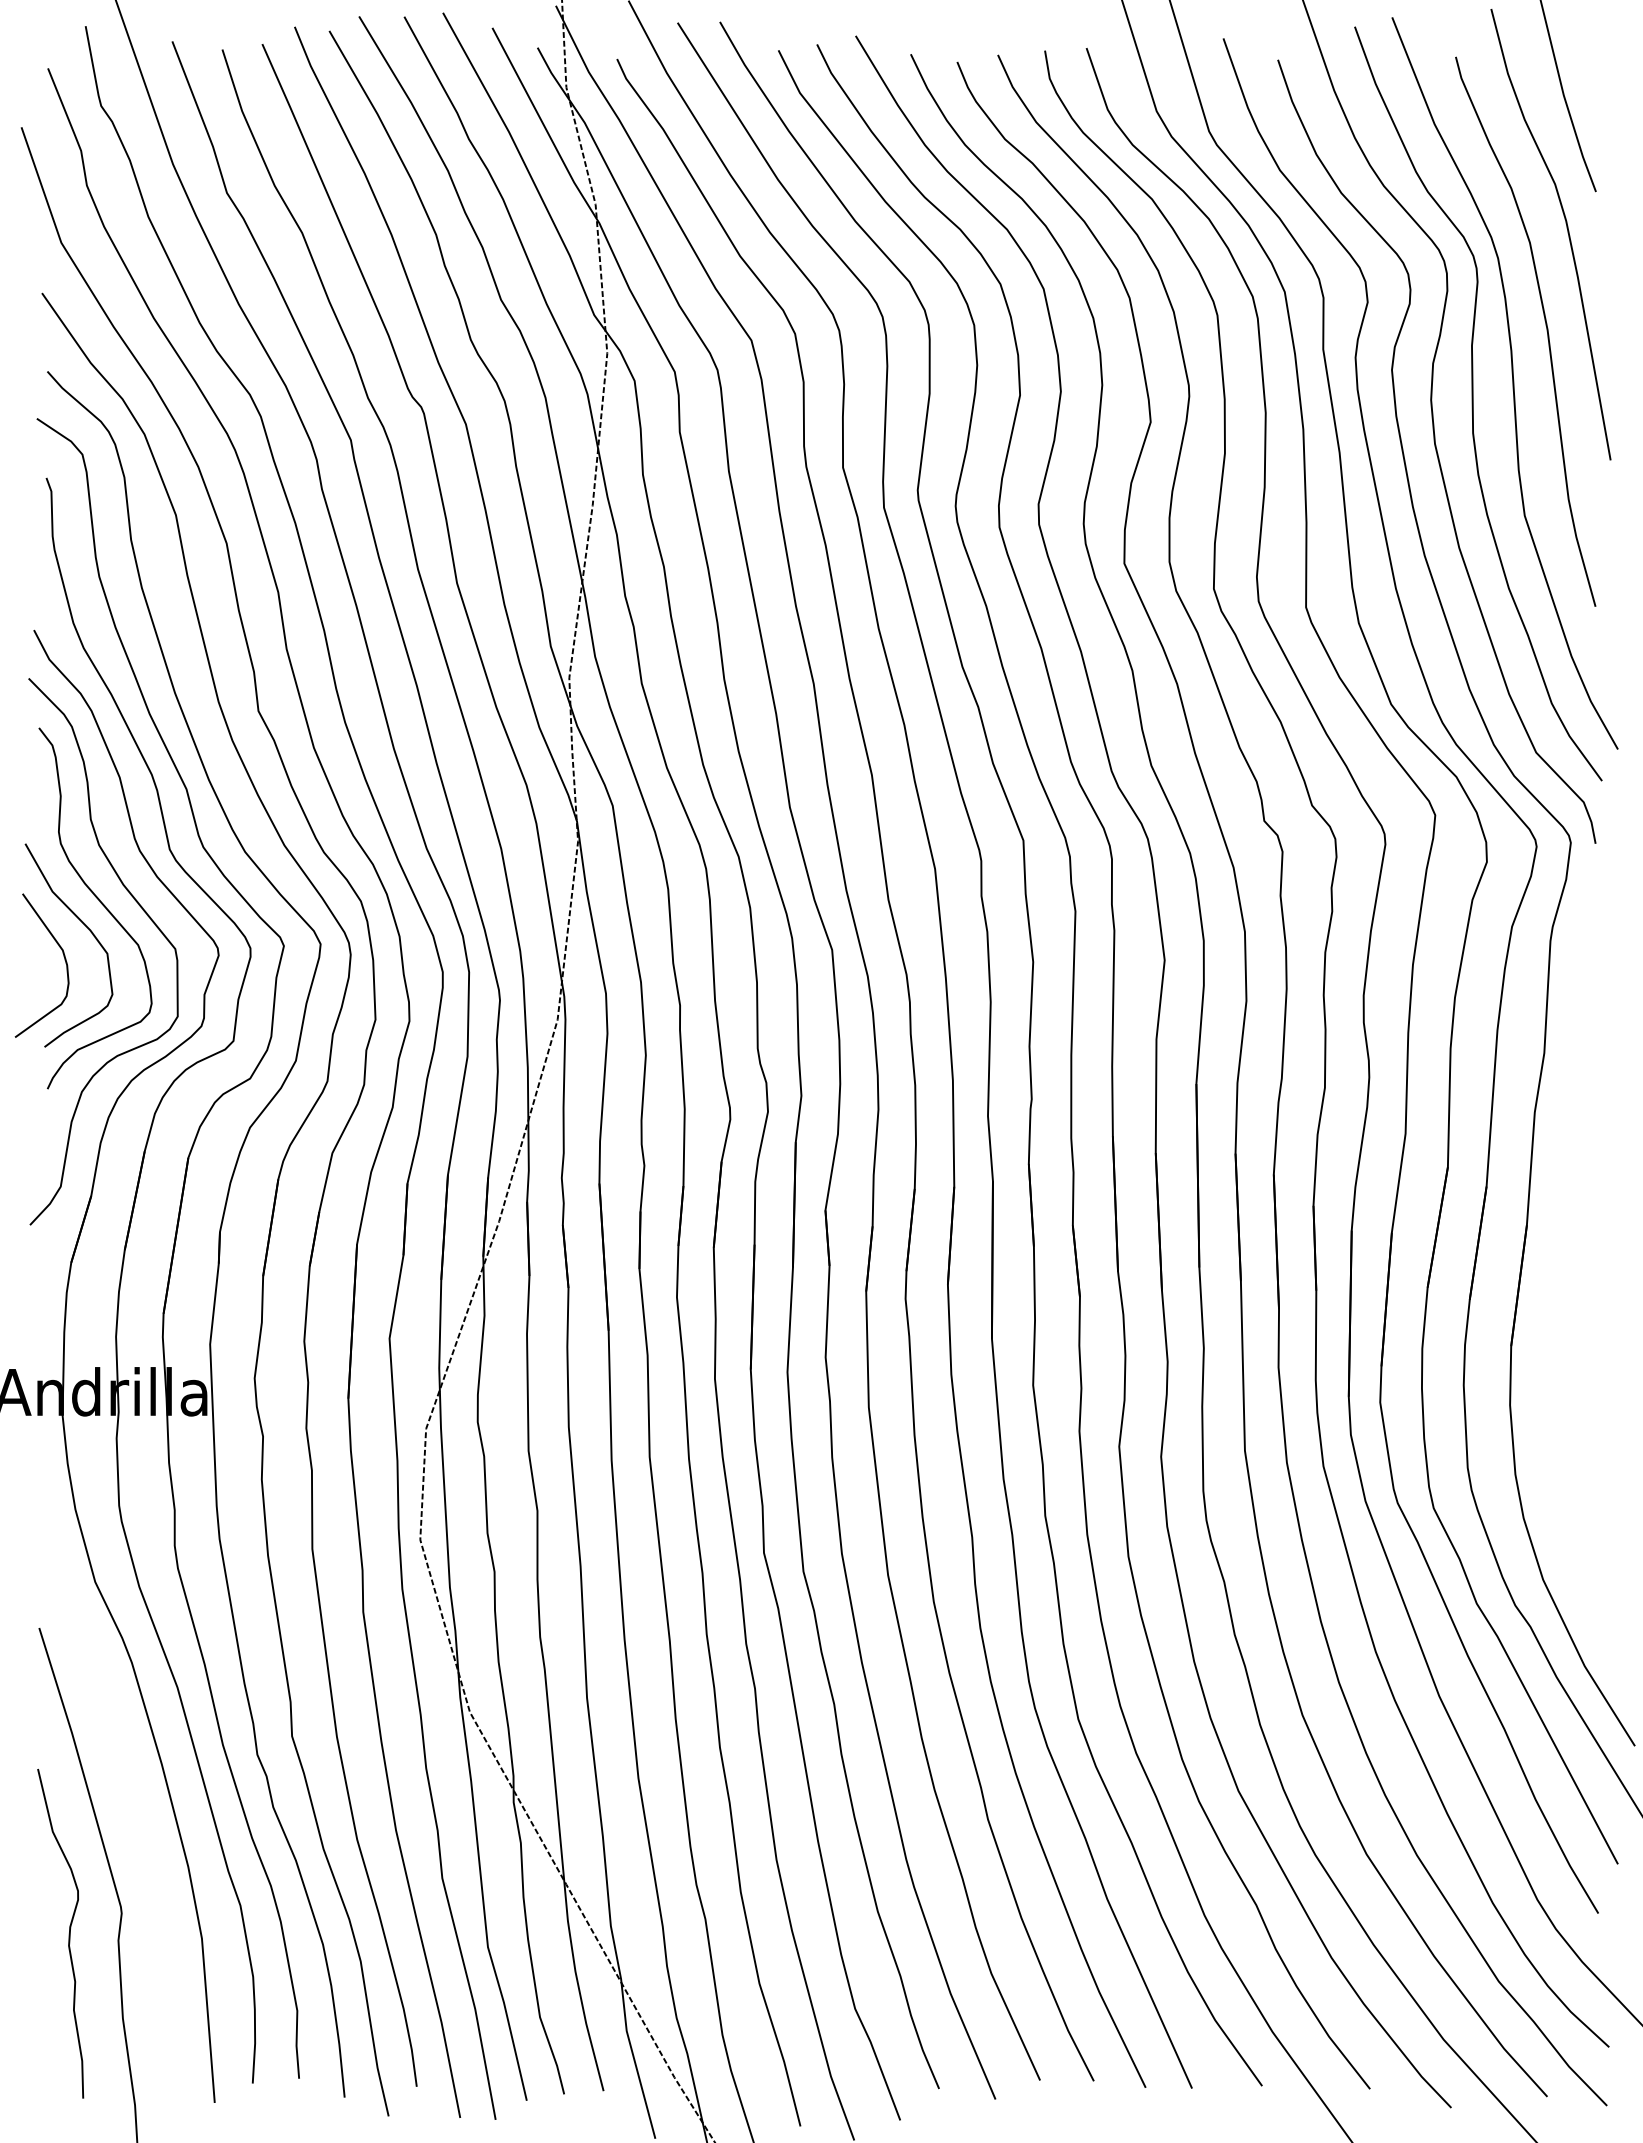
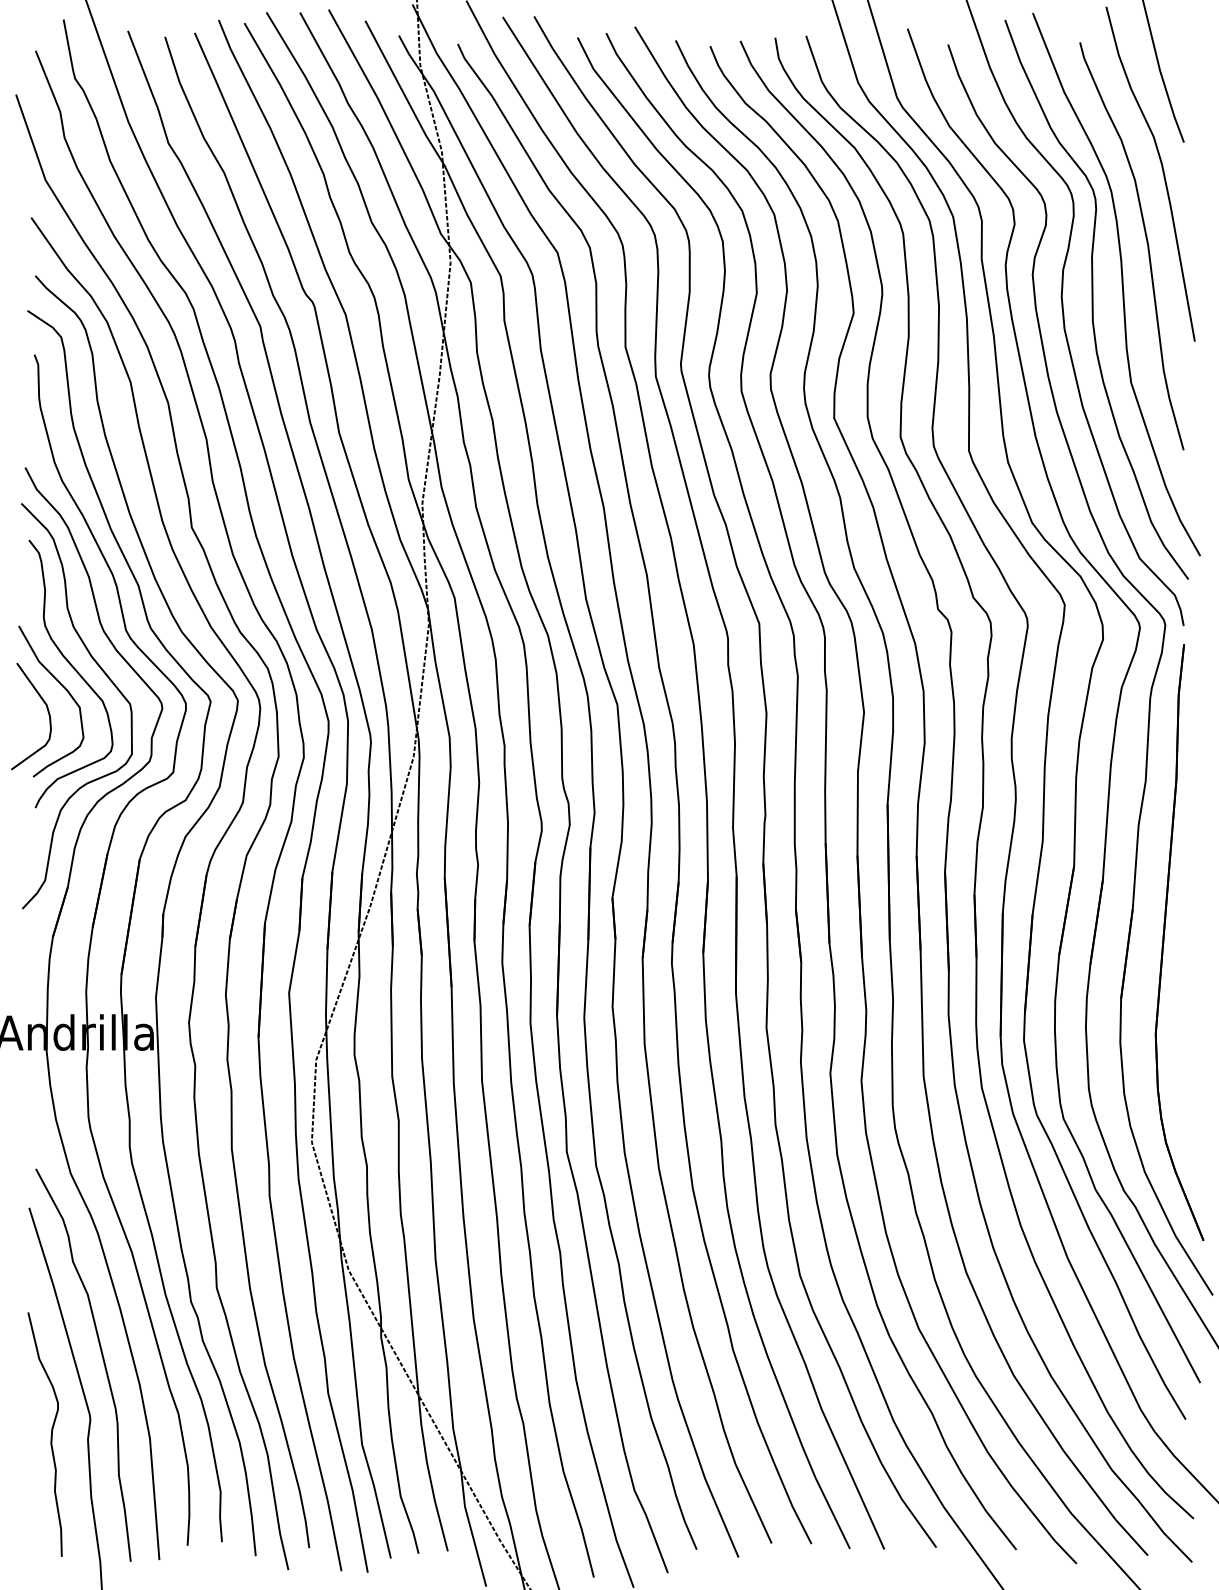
part: (1569, 1267) -> (1164, 940), added
part: (138, 1833) -> (102, 1360), added

